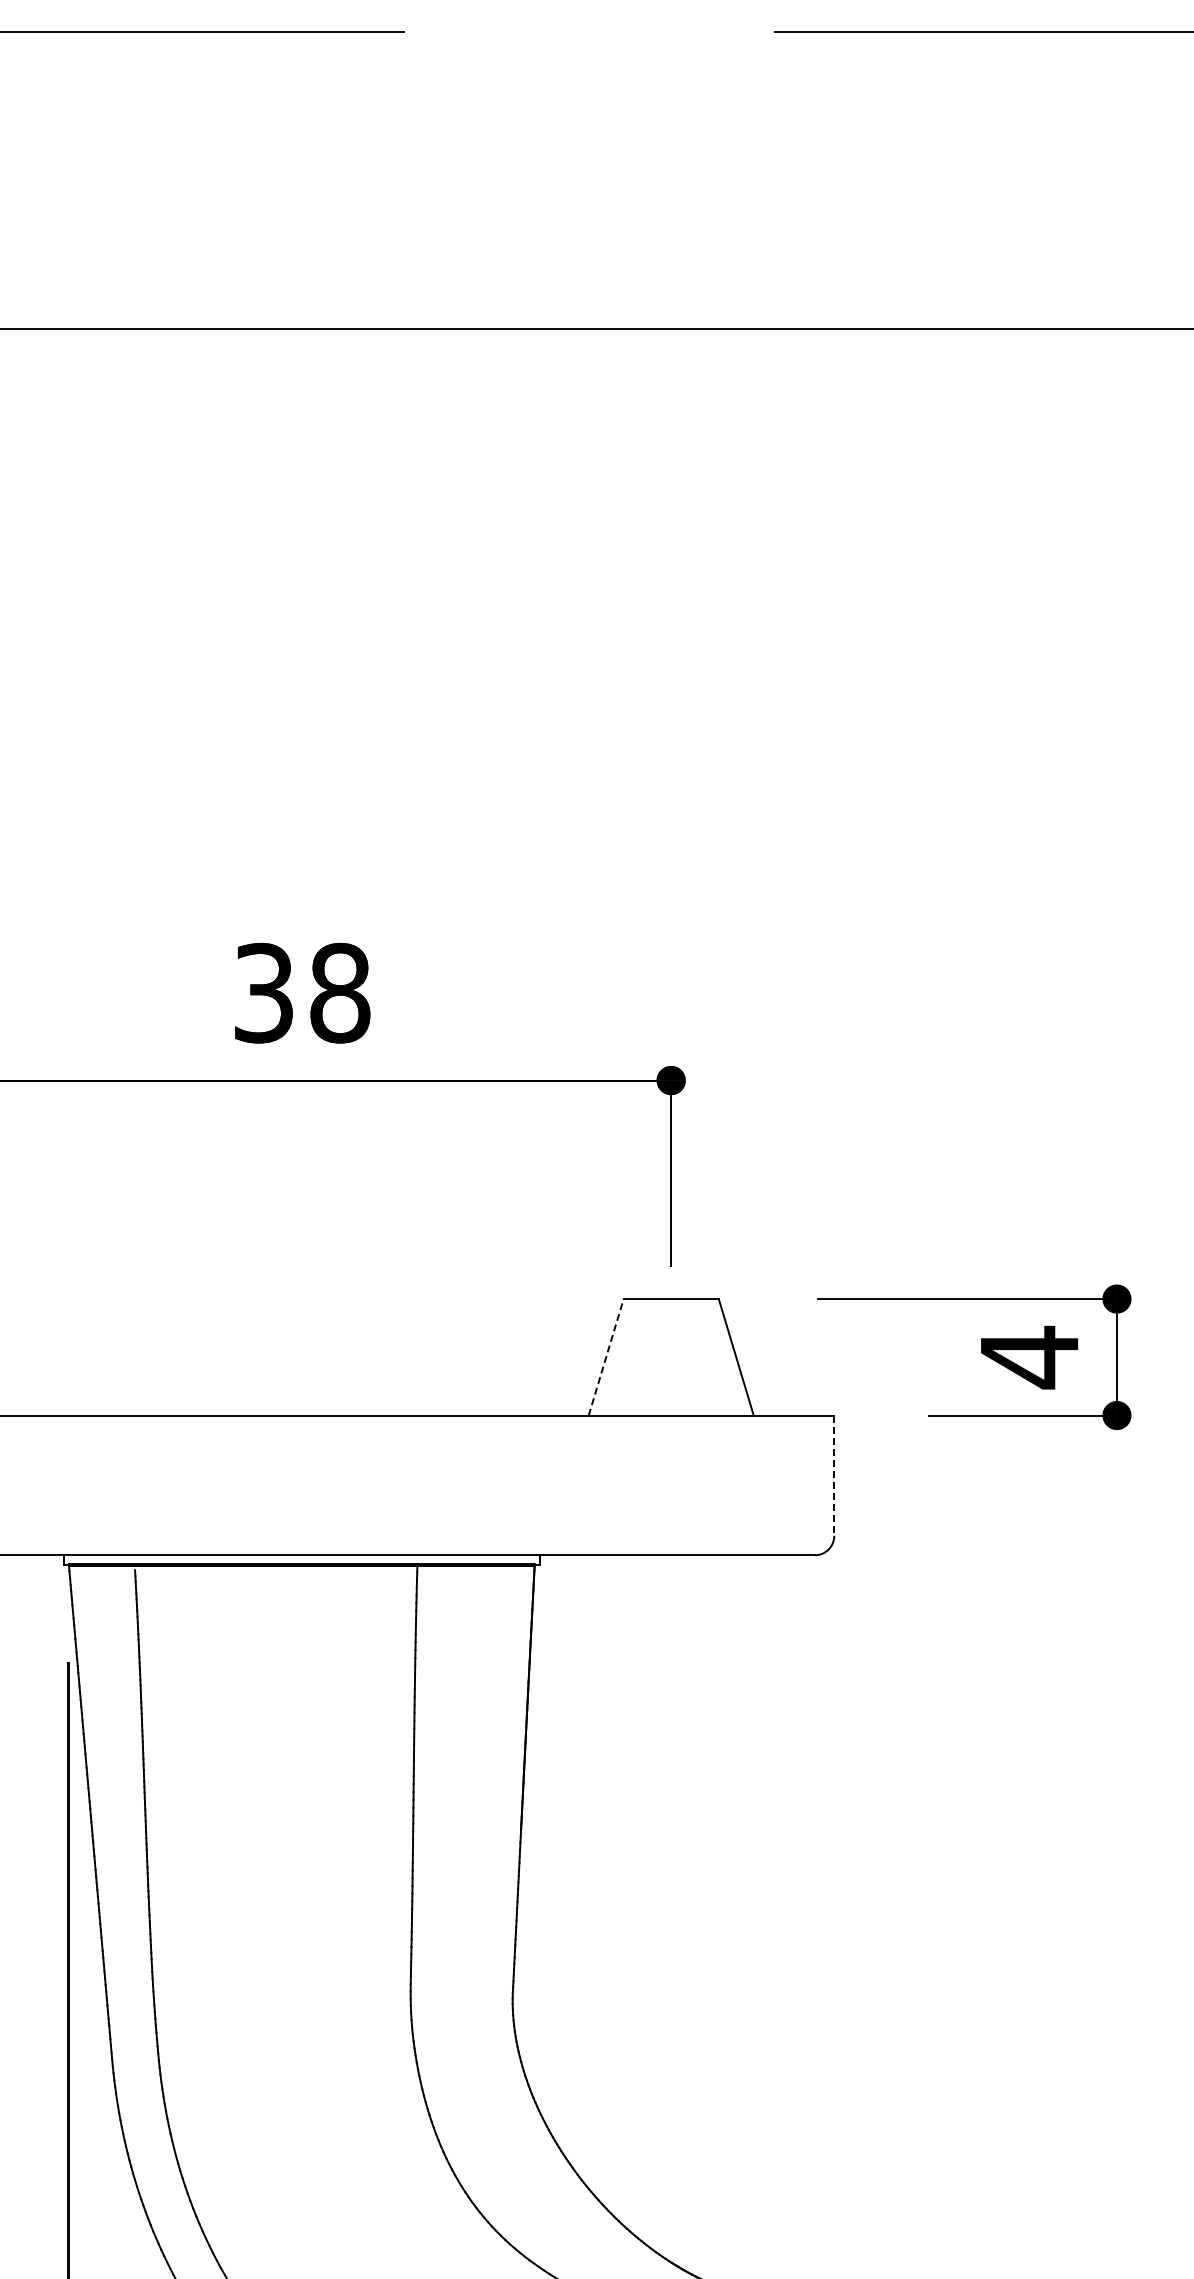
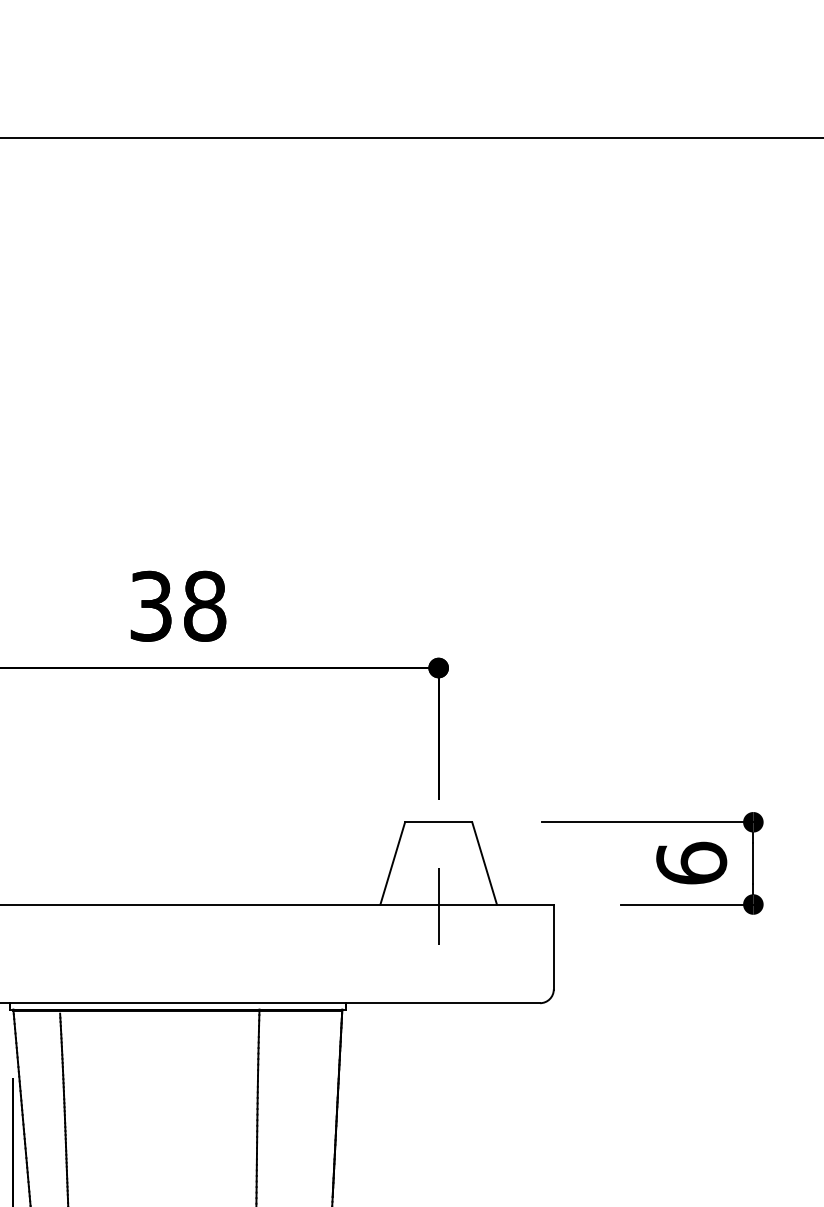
line: (606, 1357) -> (392, 863), dashed -> solid
text: (1029, 1357) -> (691, 863), 4 -> 6
line: (671, 1417) -> (438, 905), added
line: (834, 1476) -> (553, 947), dashed -> solid

